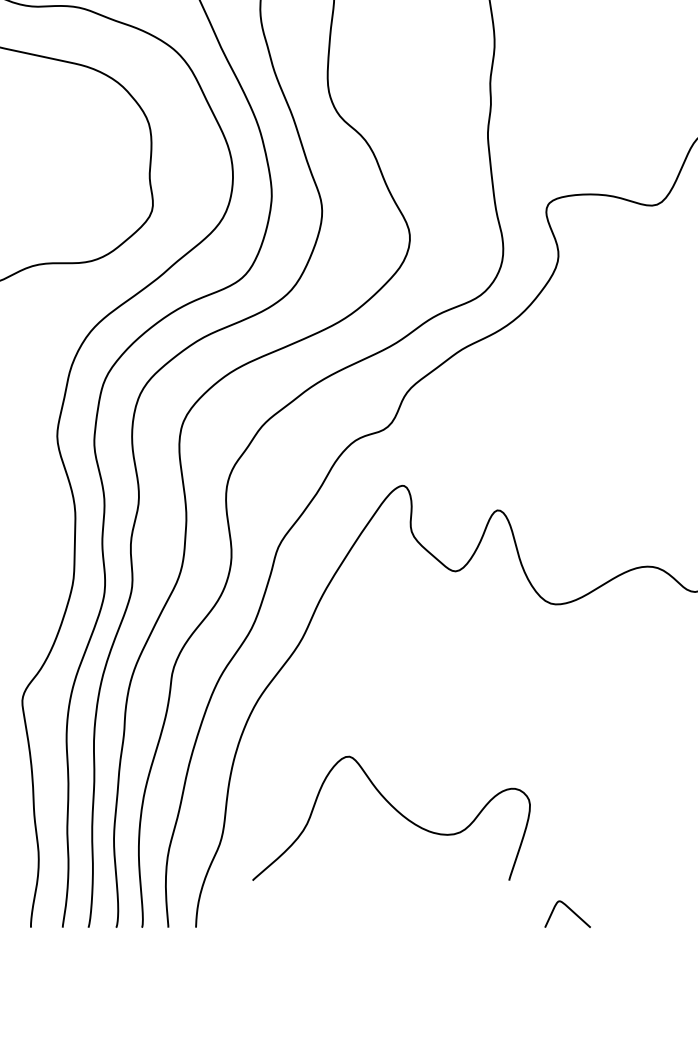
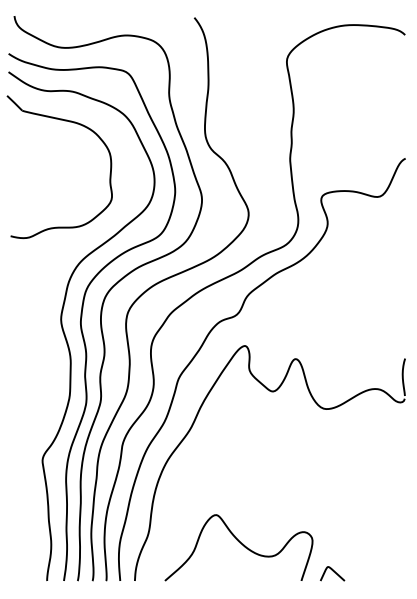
curve: (396, 811) -> (241, 544), moved

